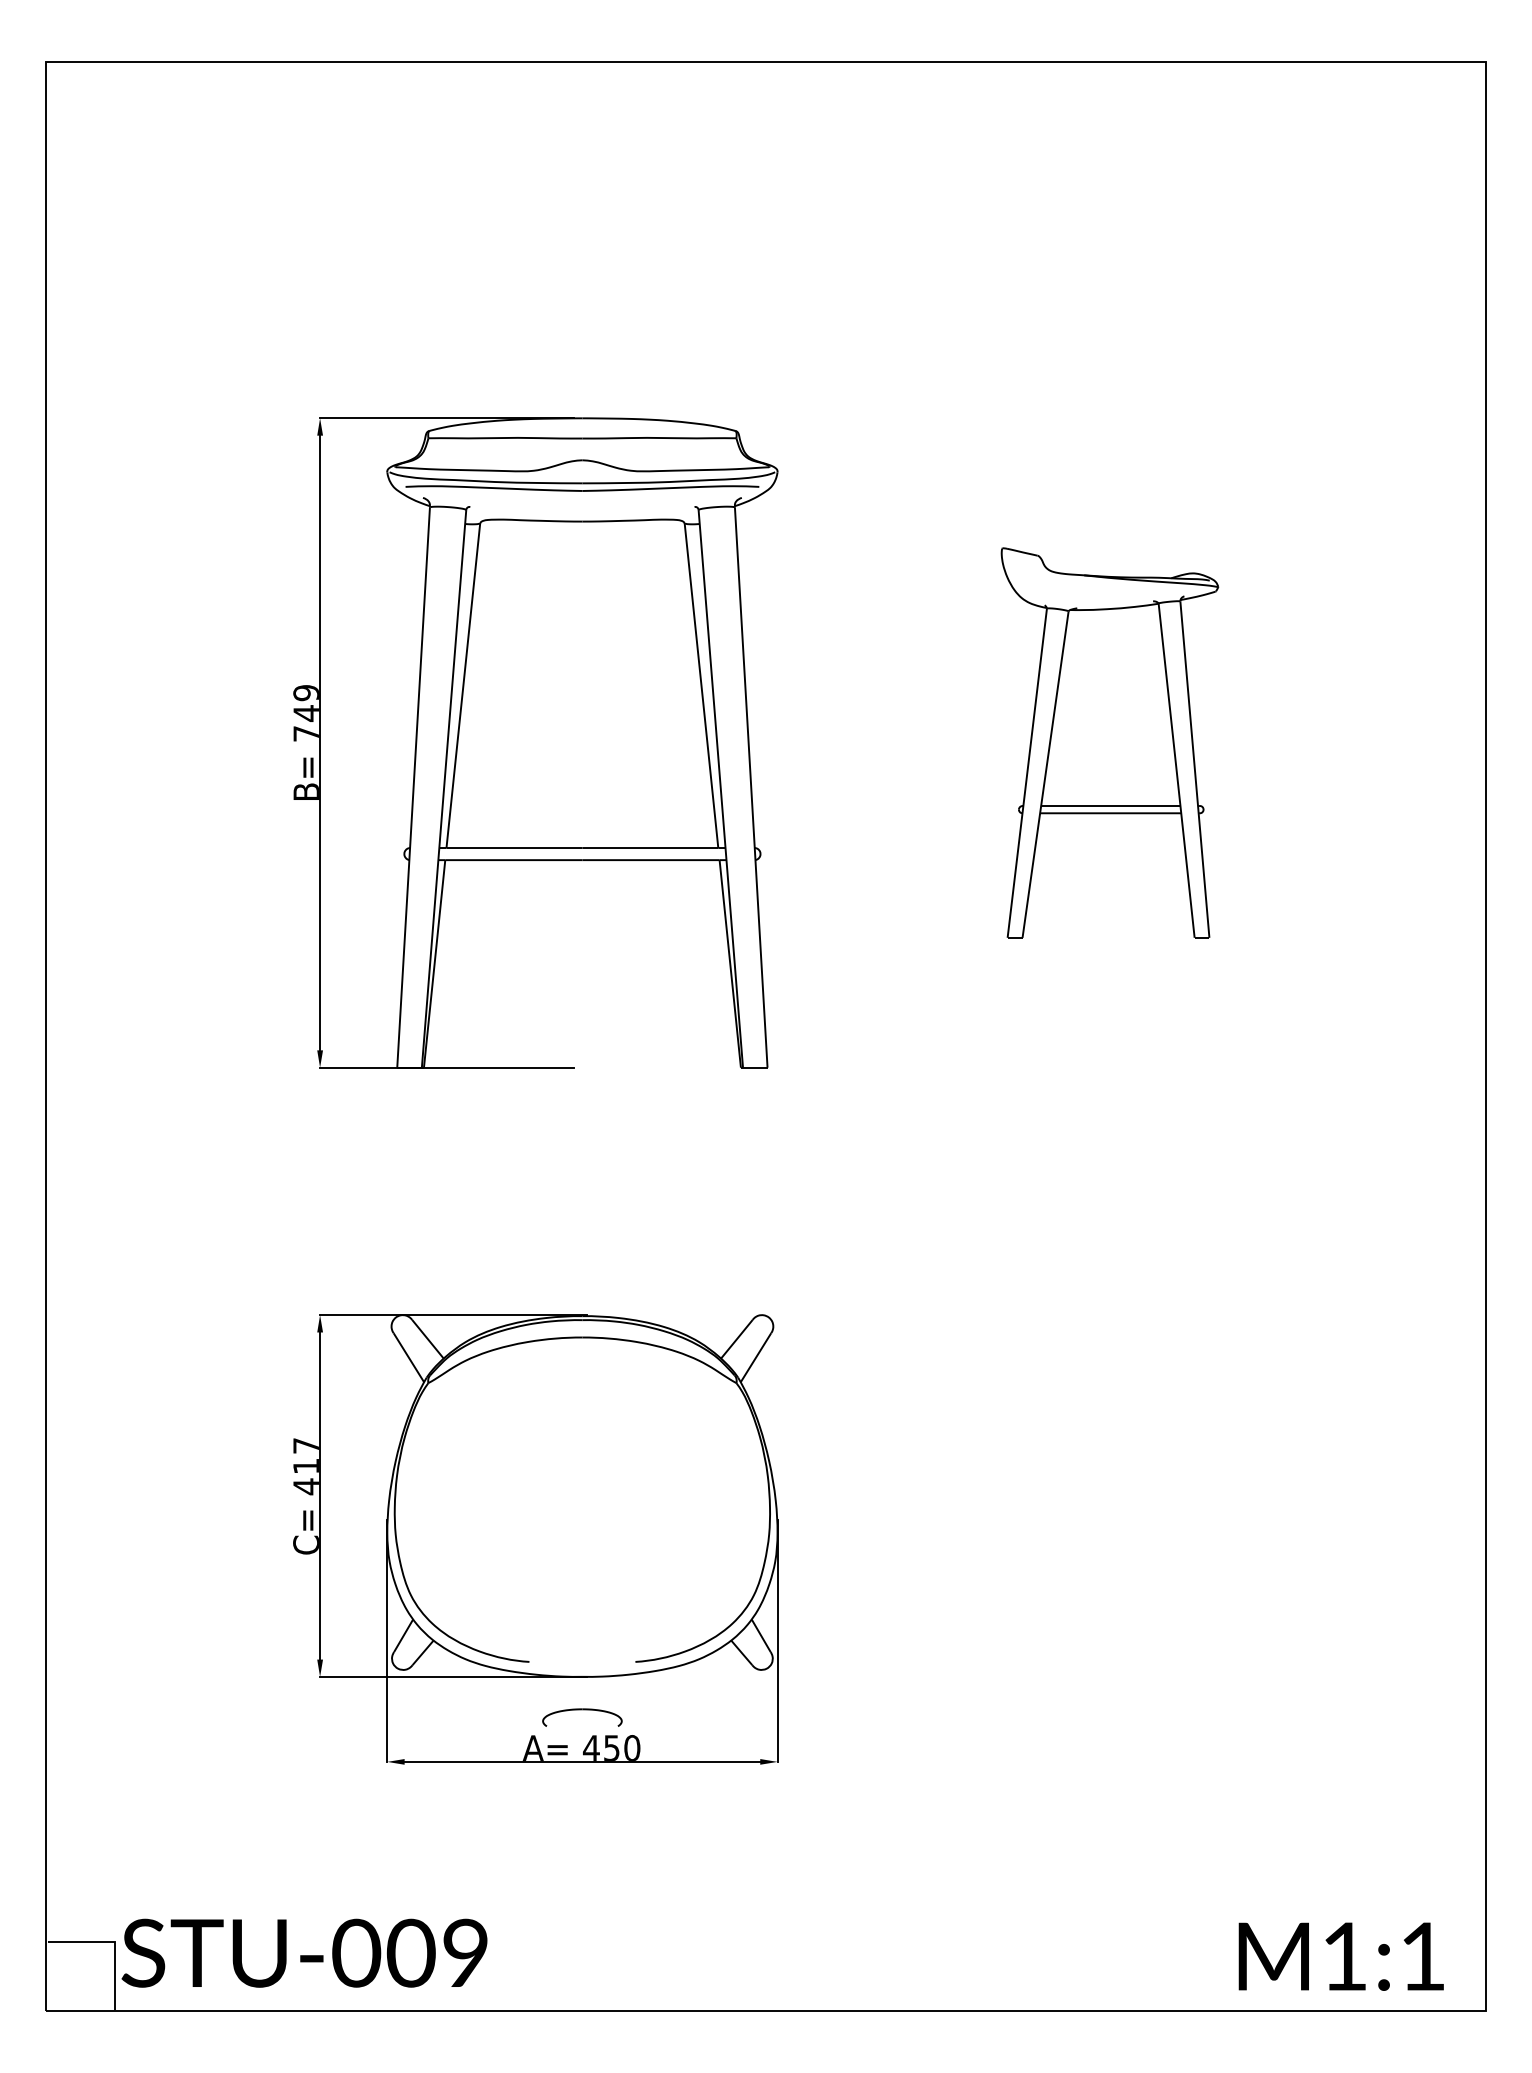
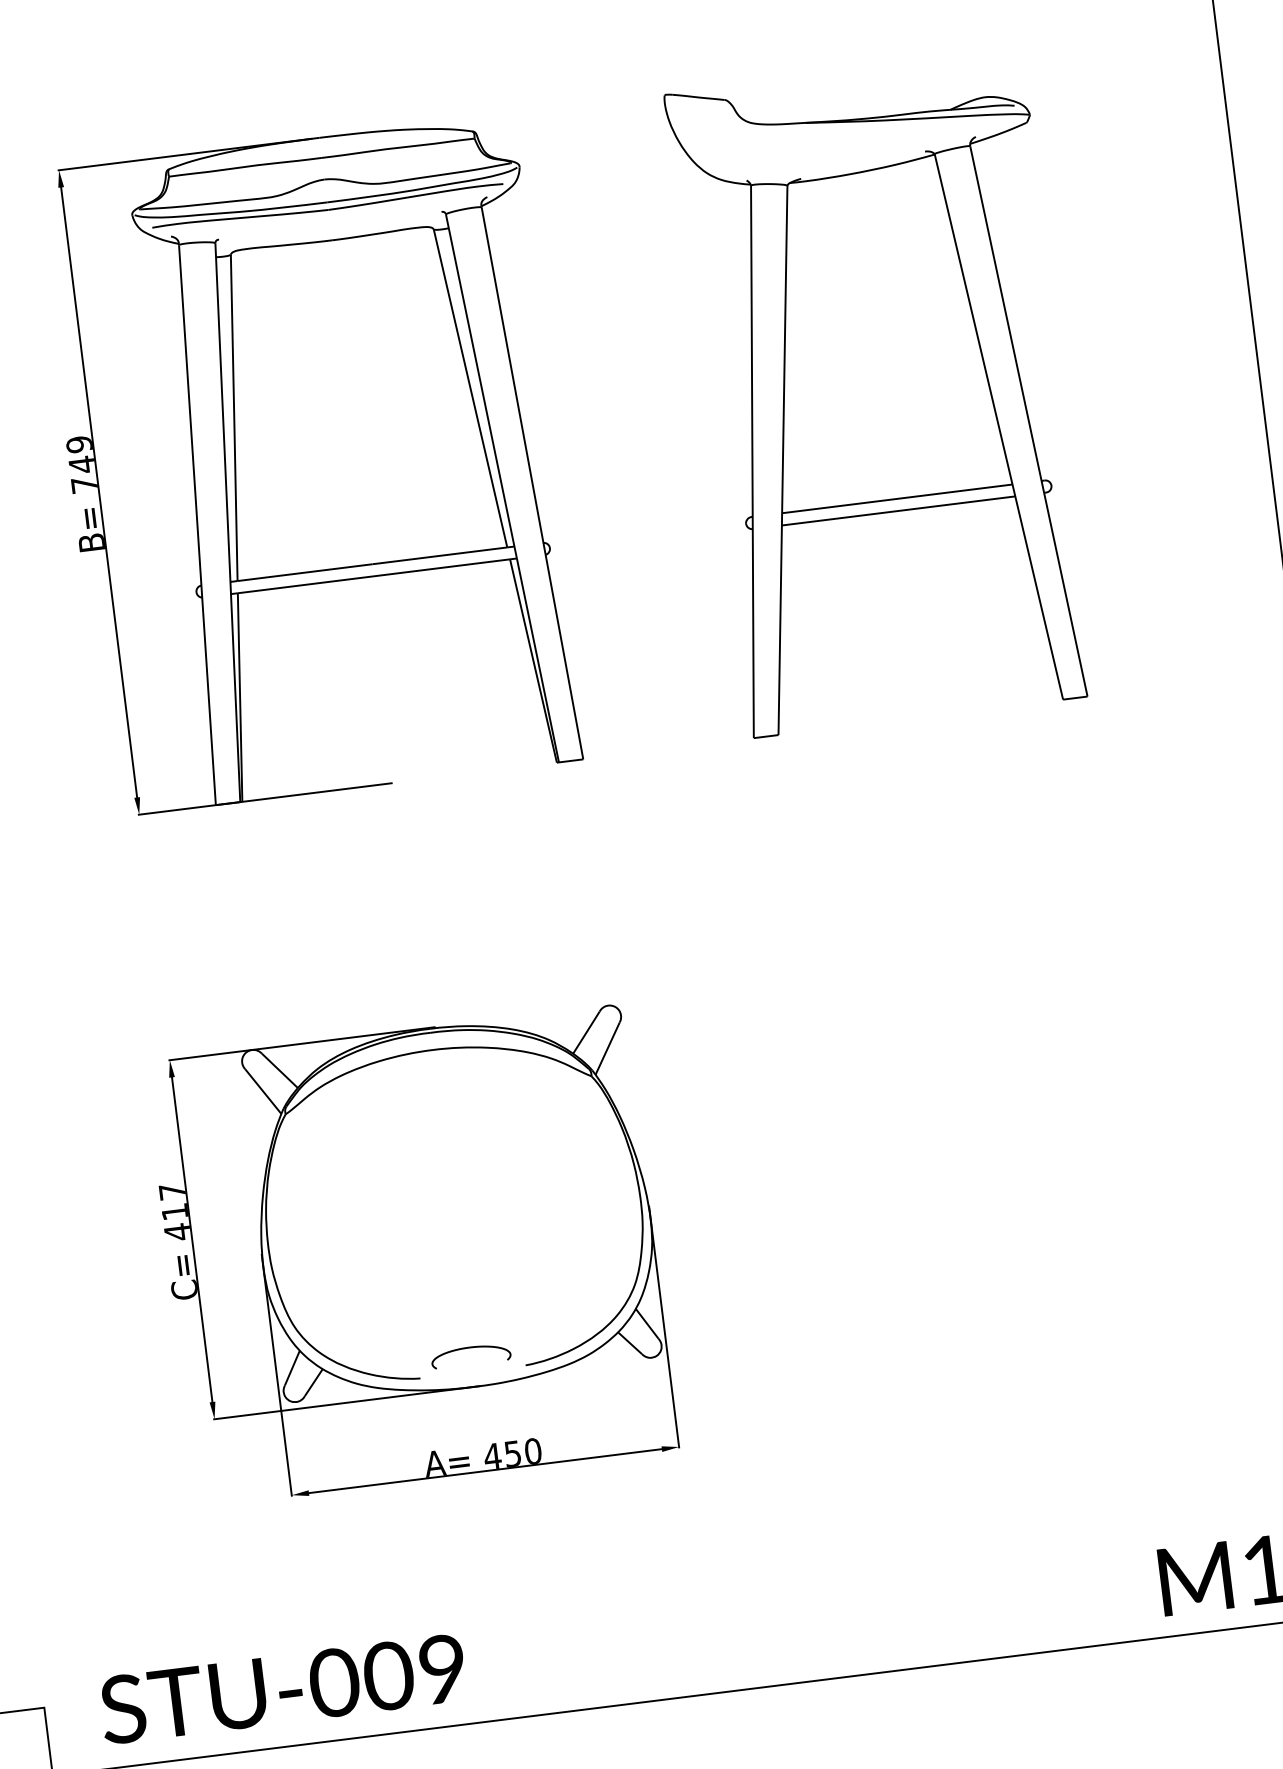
part: (1109, 742) -> (882, 394), size x1.67
part: (582, 1710) -> (470, 1348), moved
text: (304, 1952) -> (282, 1688), moved

